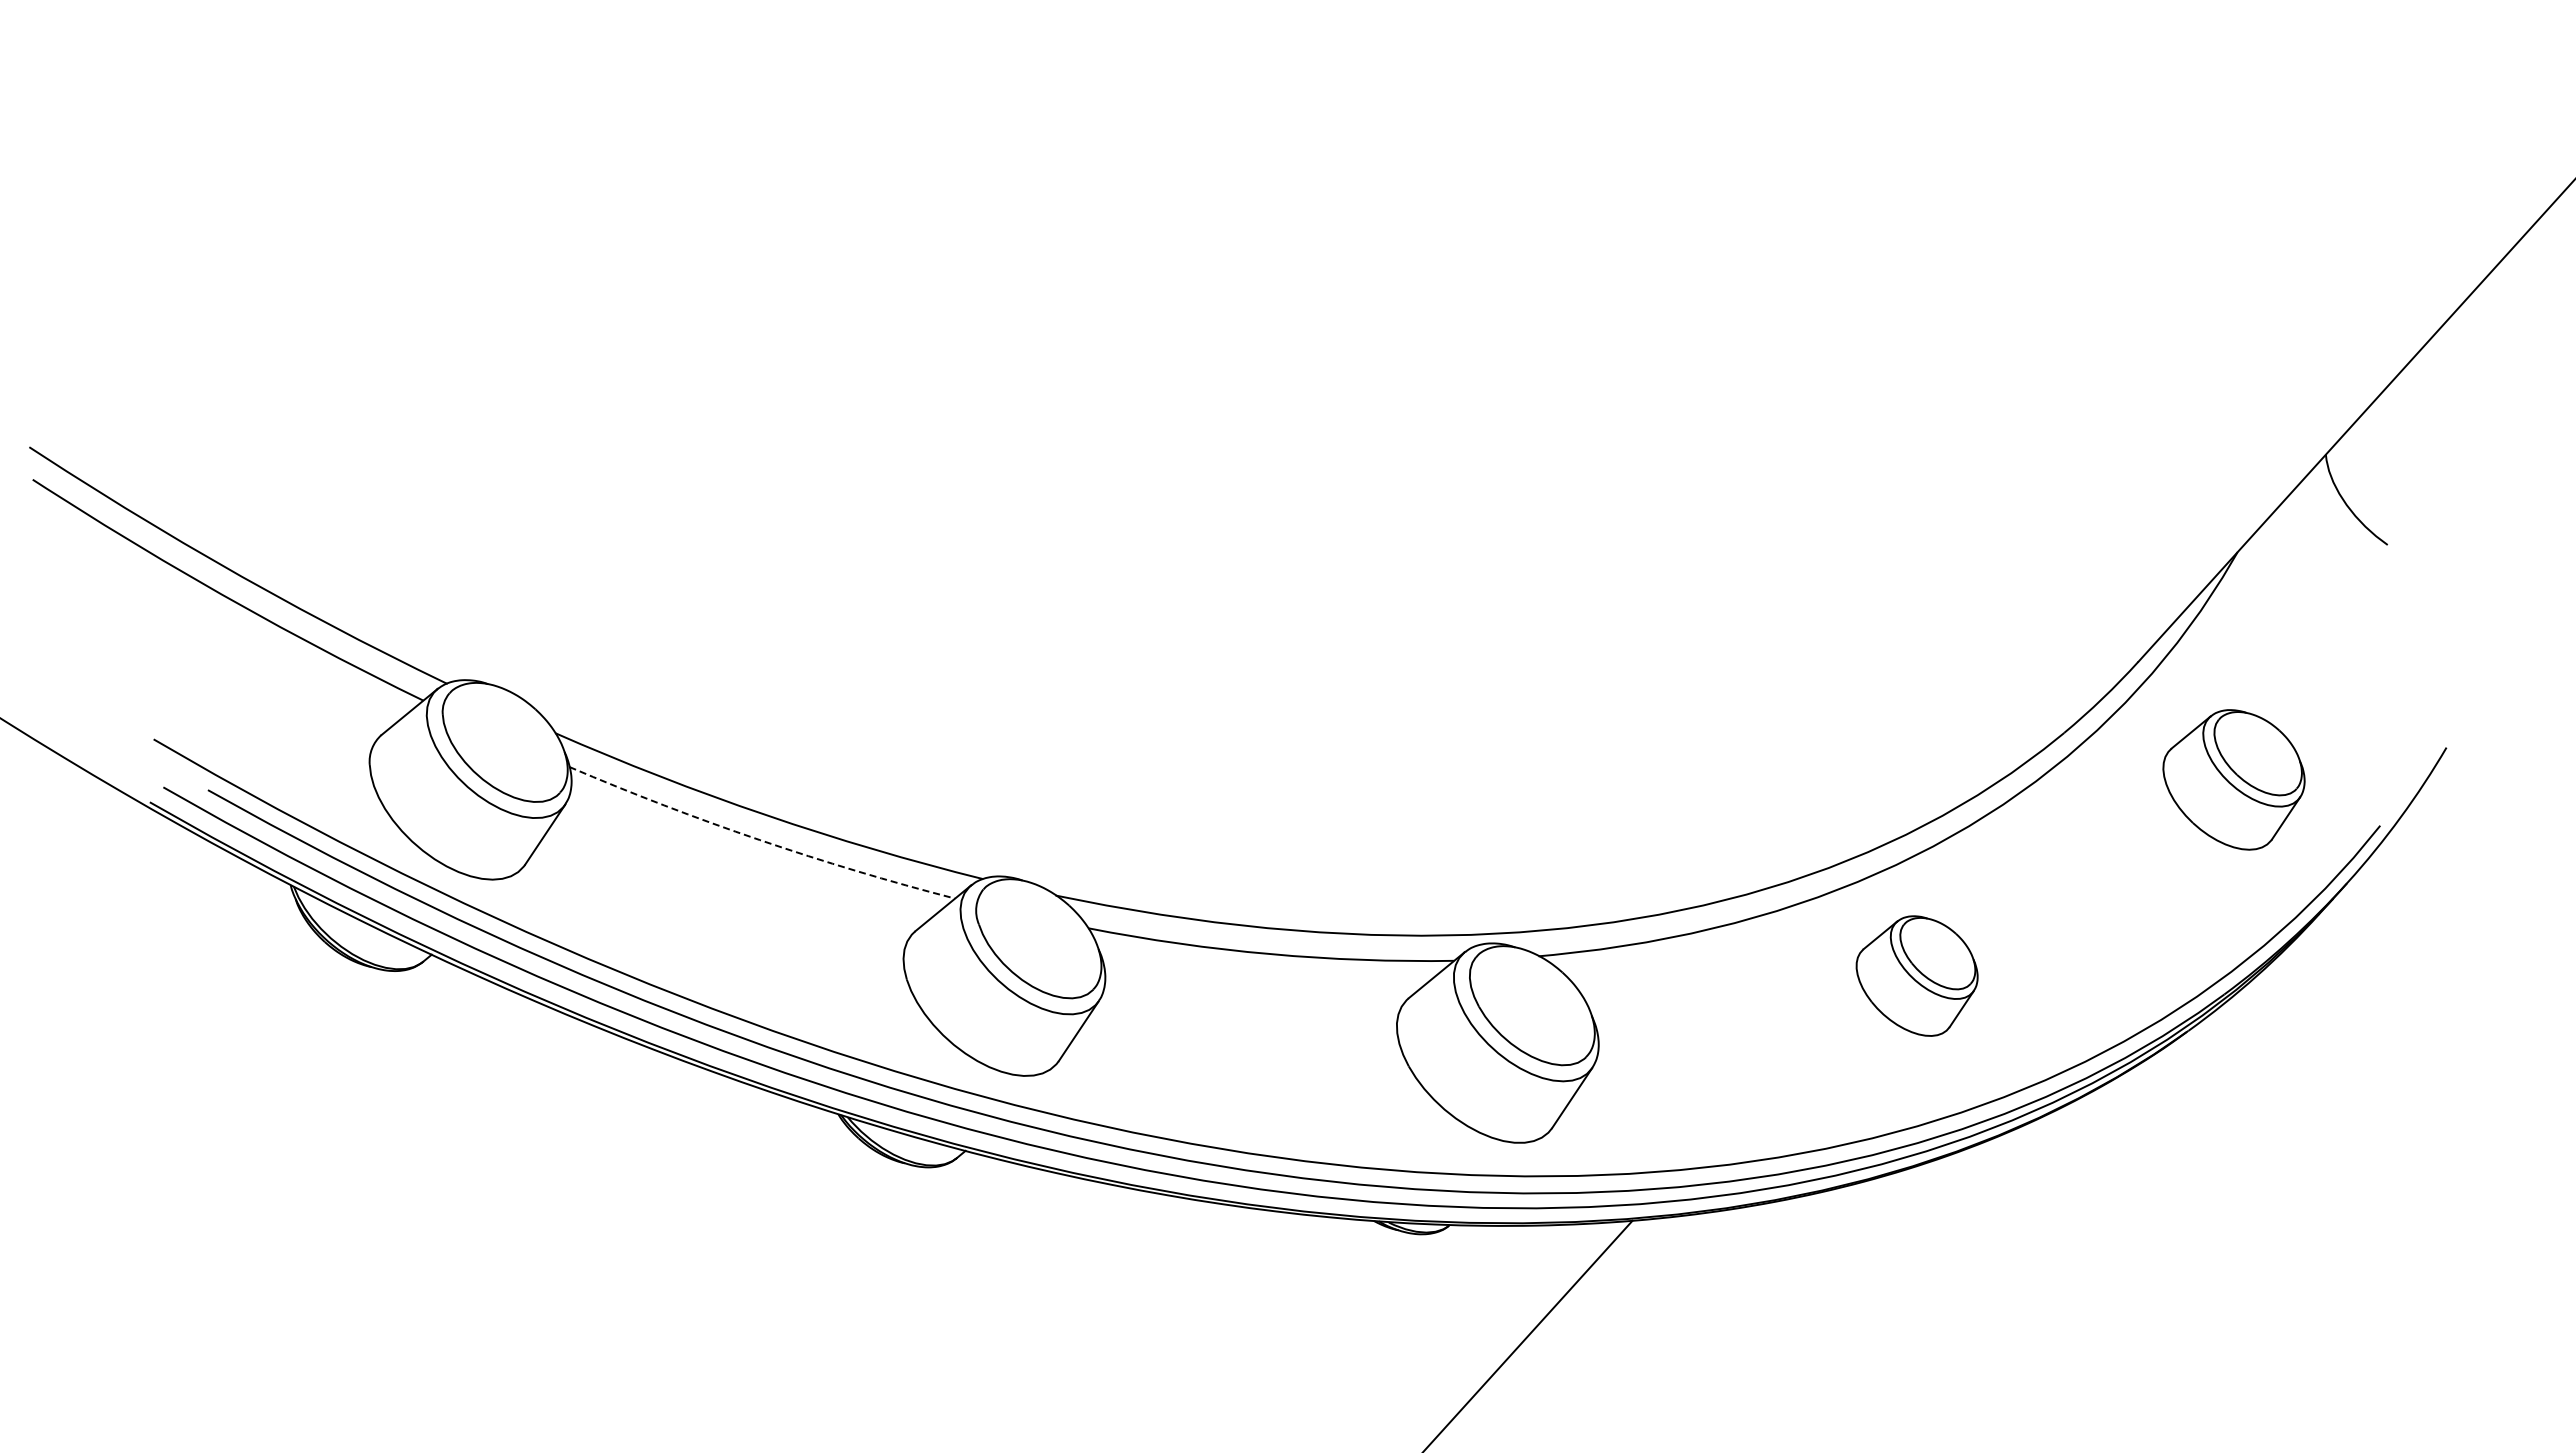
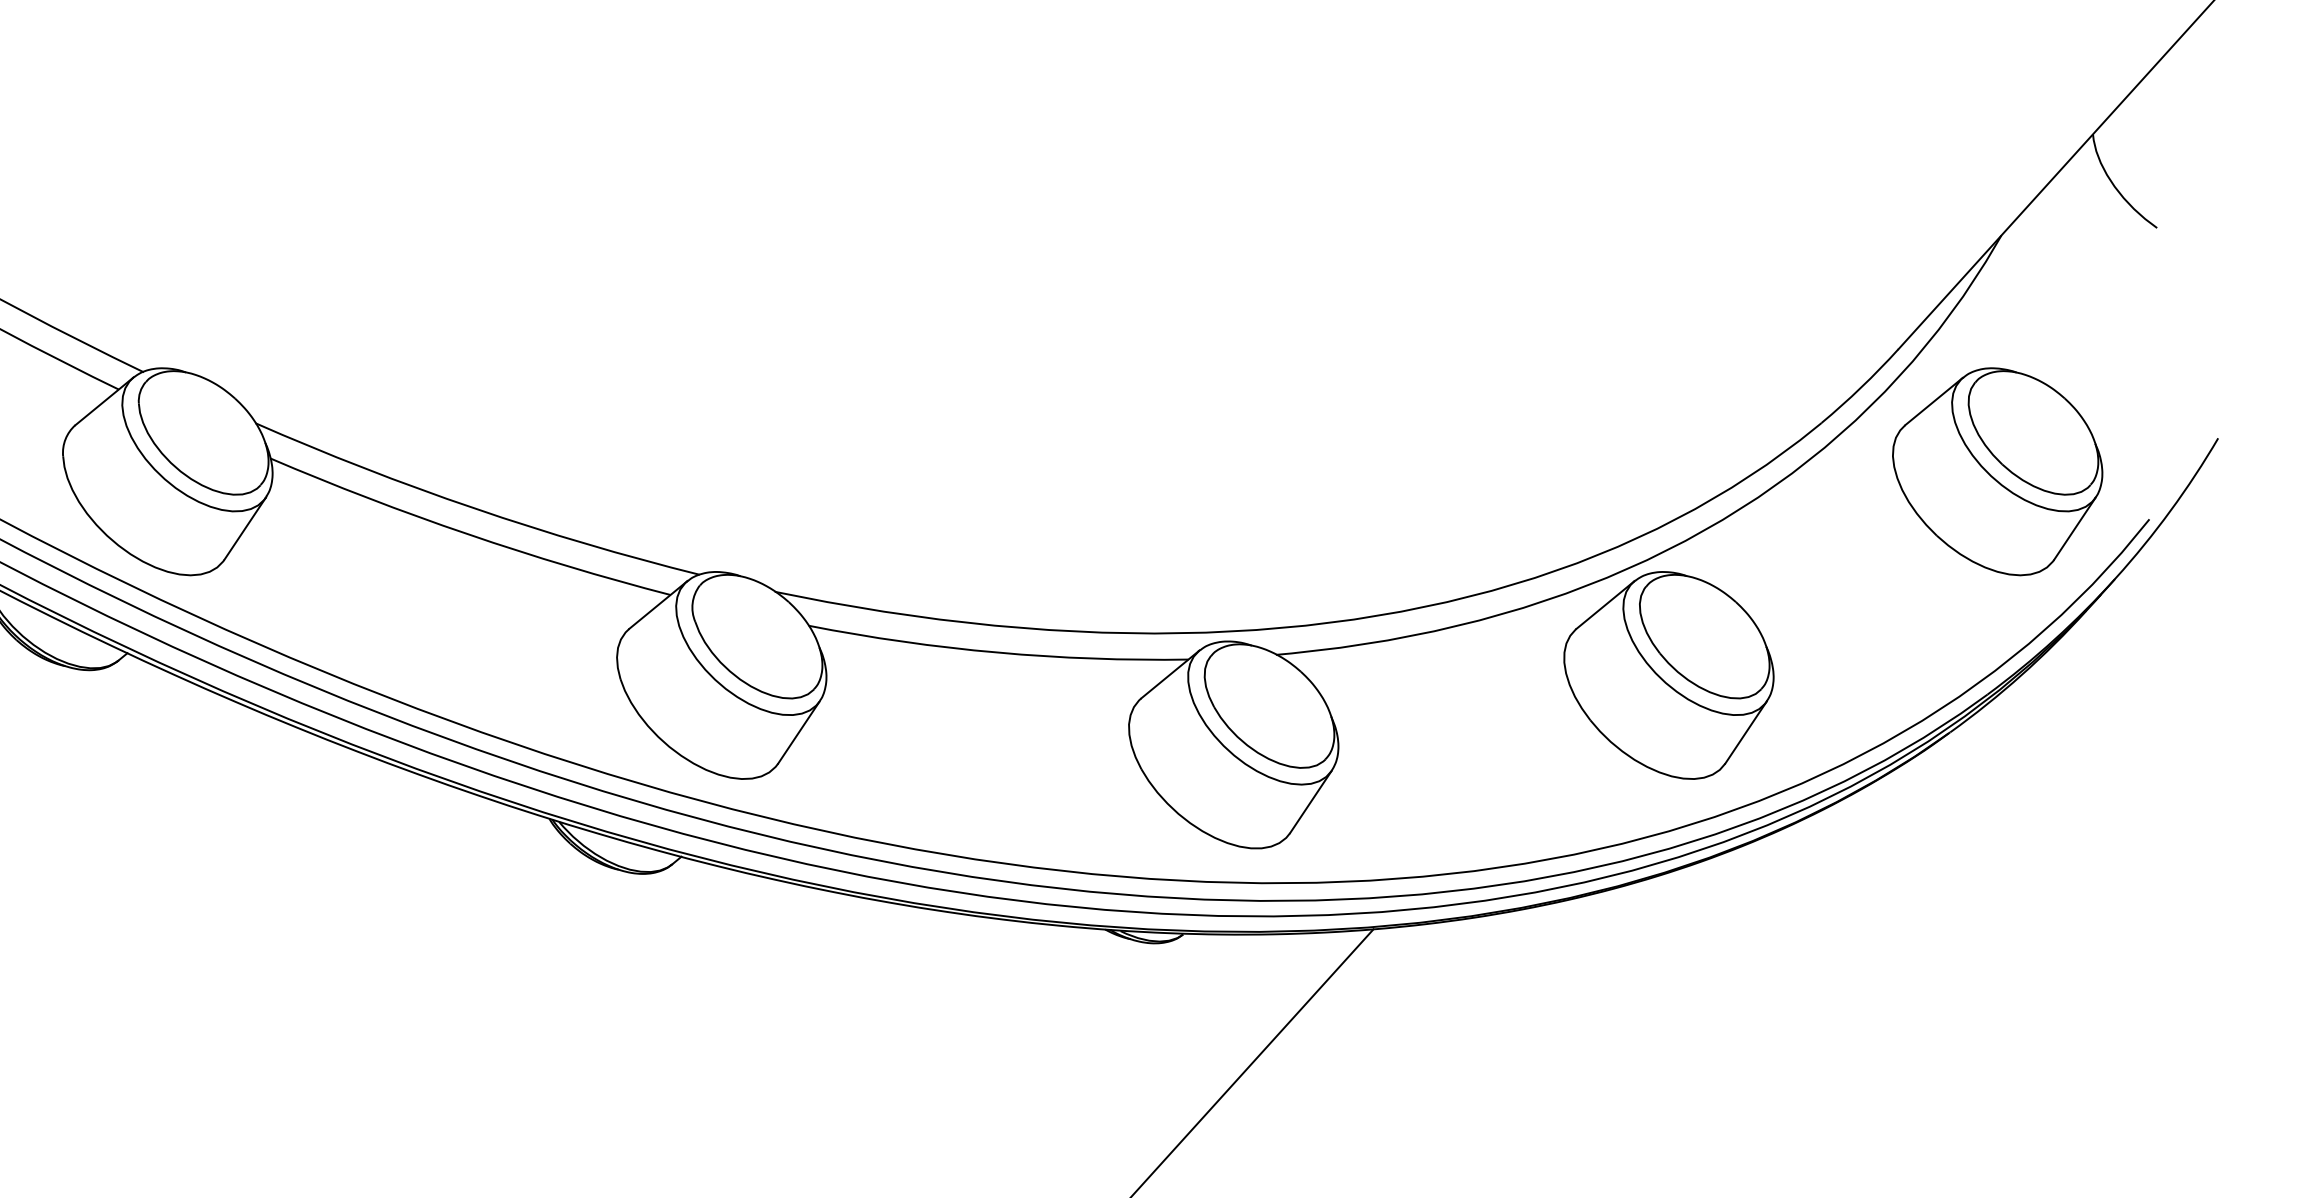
part: (2233, 779) -> (1997, 471), size x1.43
arc: (759, 840) -> (467, 534), dashed -> solid
part: (1916, 975) -> (1668, 674), size x1.67

